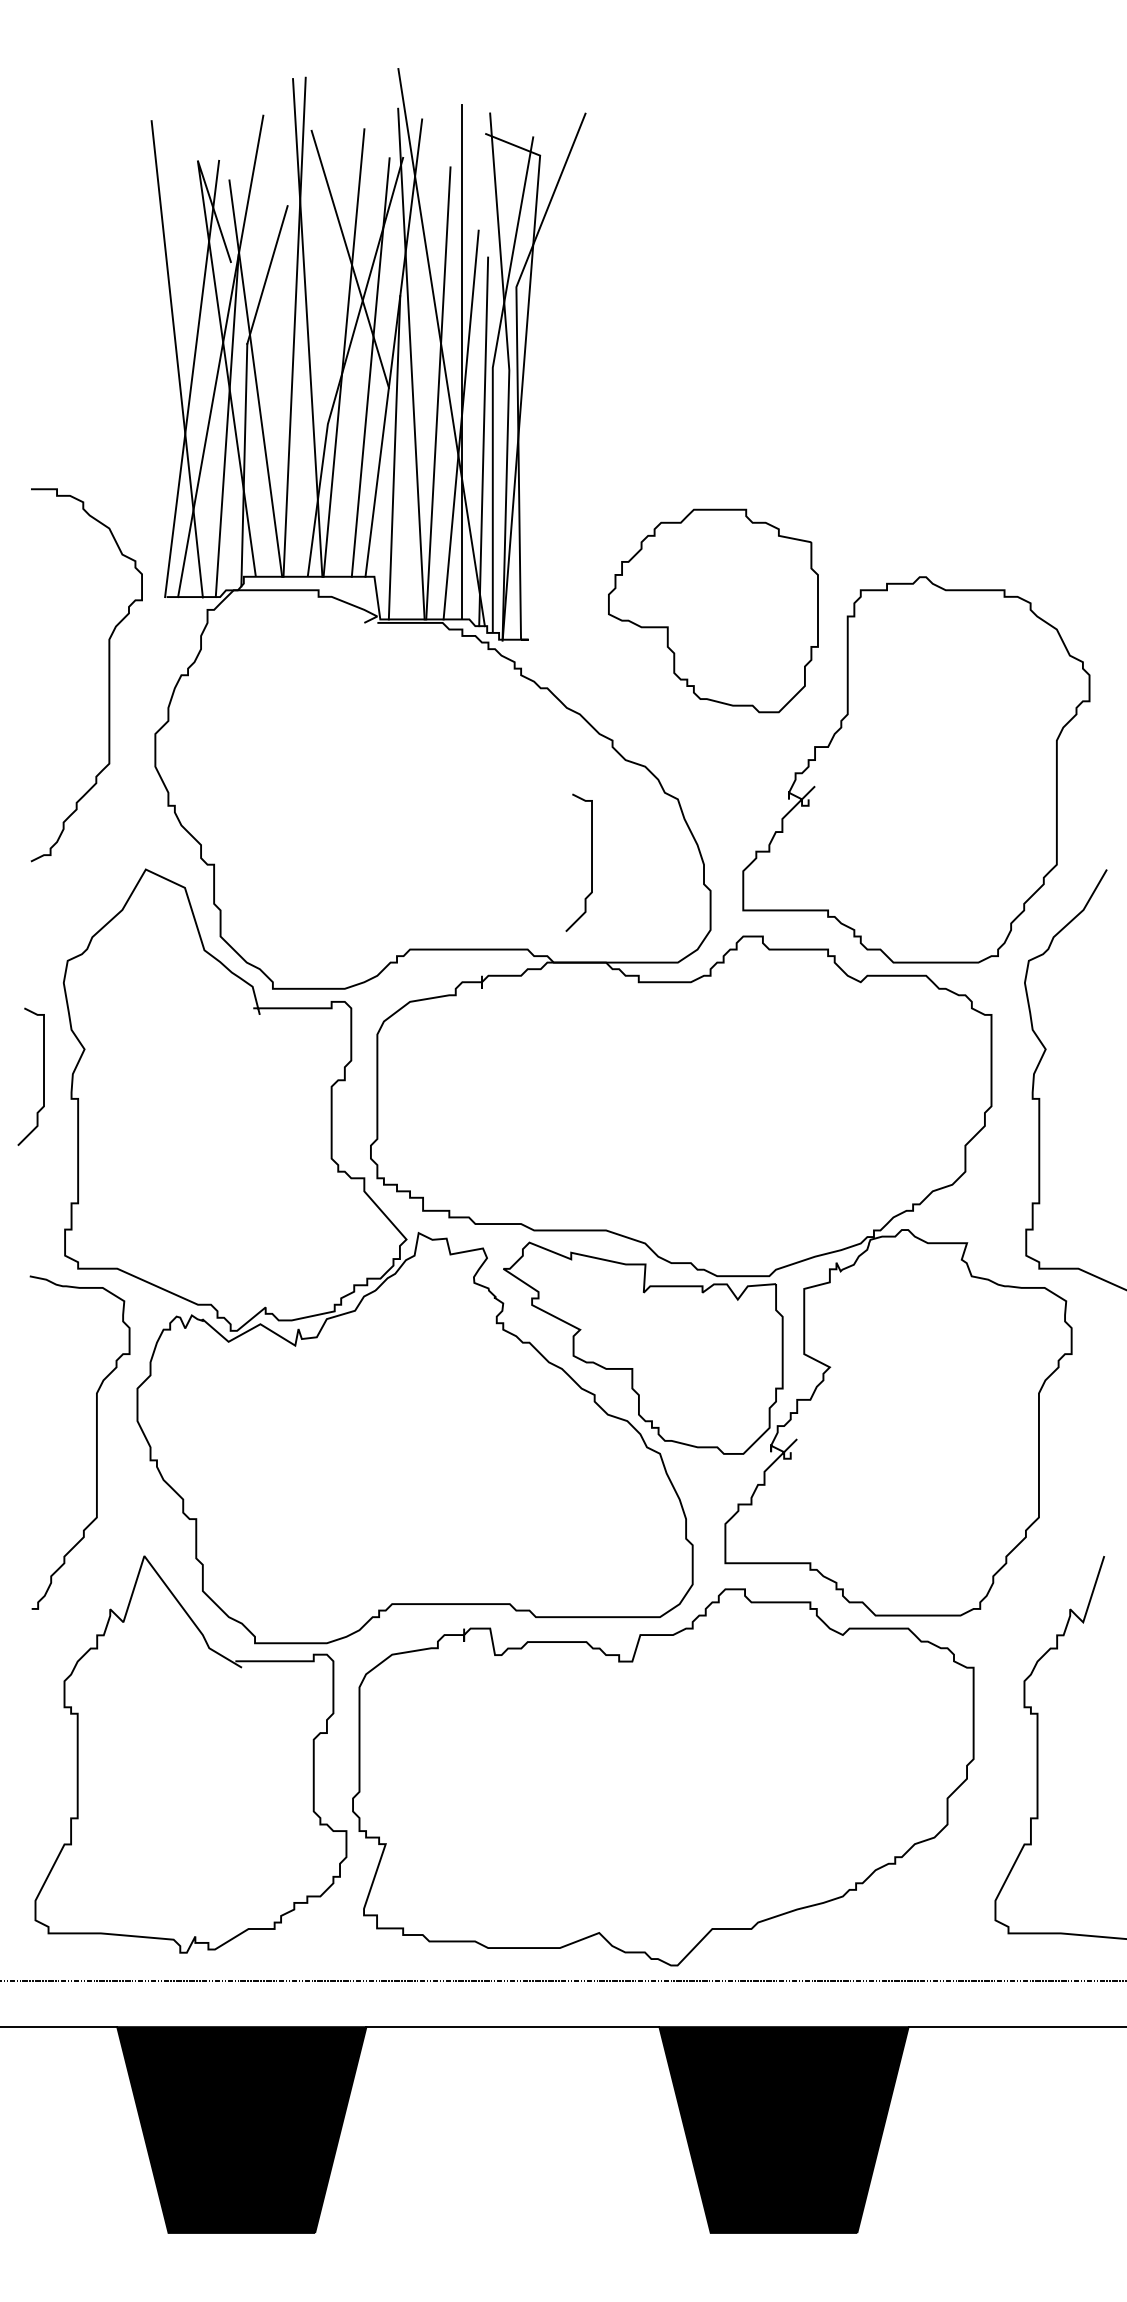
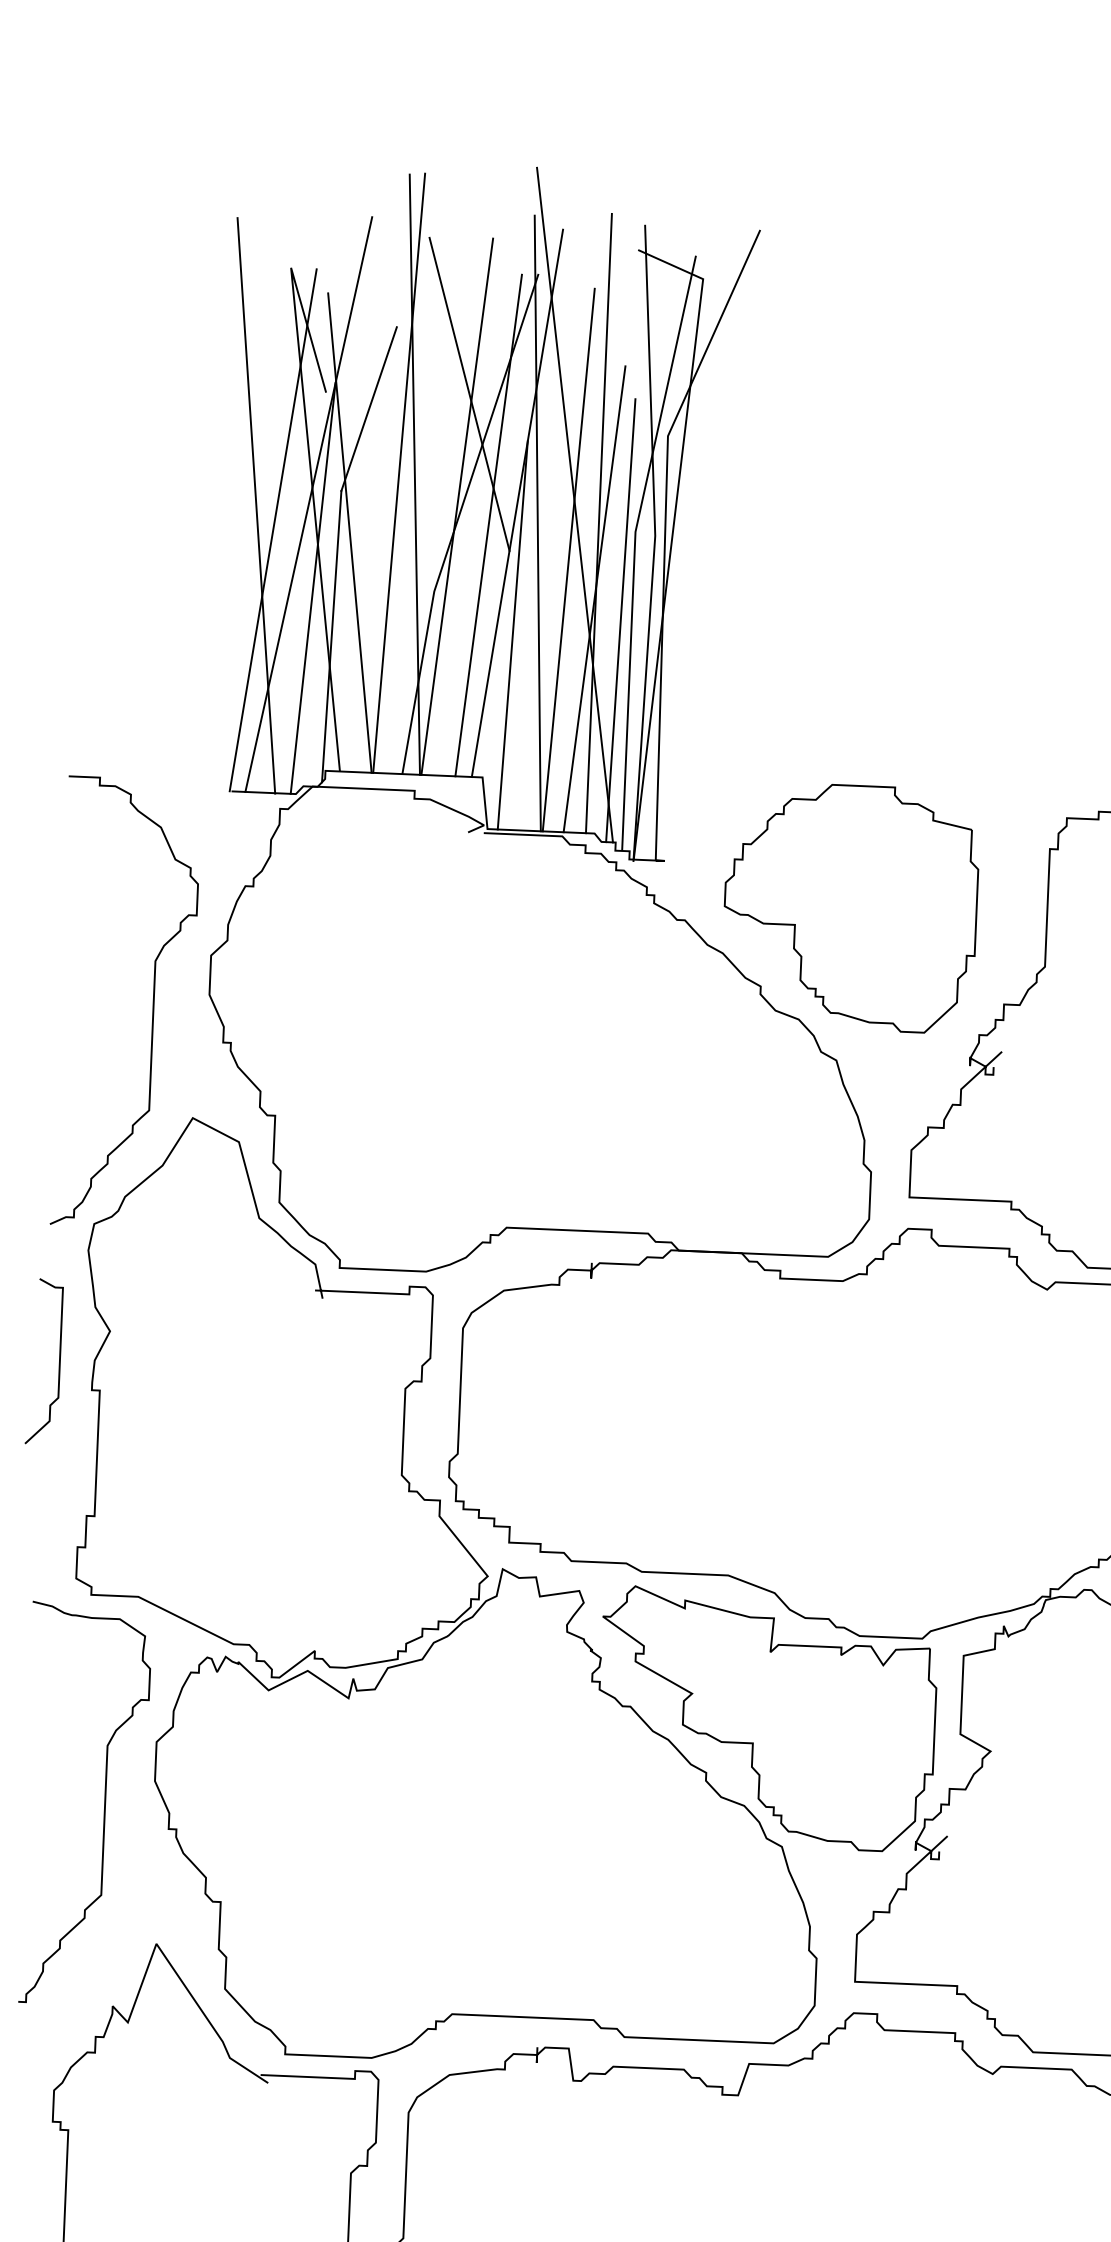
part: (713, 610) -> (850, 907), moved
curve: (108, 675) -> (152, 1004), moved
curve: (591, 862) -> (729, 1132), removed

